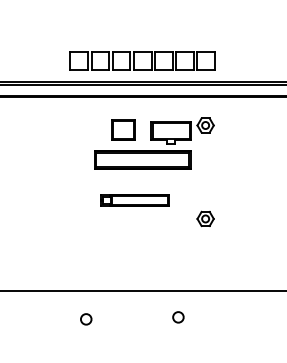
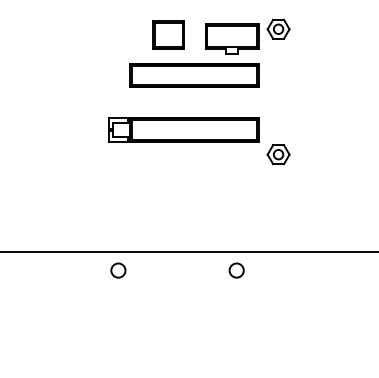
part: (134, 200) -> (183, 129), size x1.67
circle: (178, 317) -> (236, 270), moved
circle: (86, 319) -> (118, 270), moved

